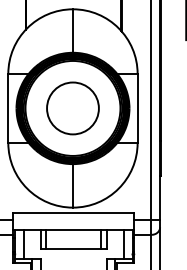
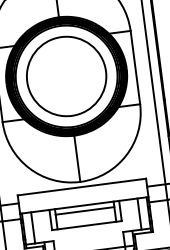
circle: (72, 108) -> (66, 76), size x1.43
line: (73, 235) -> (84, 211), added

